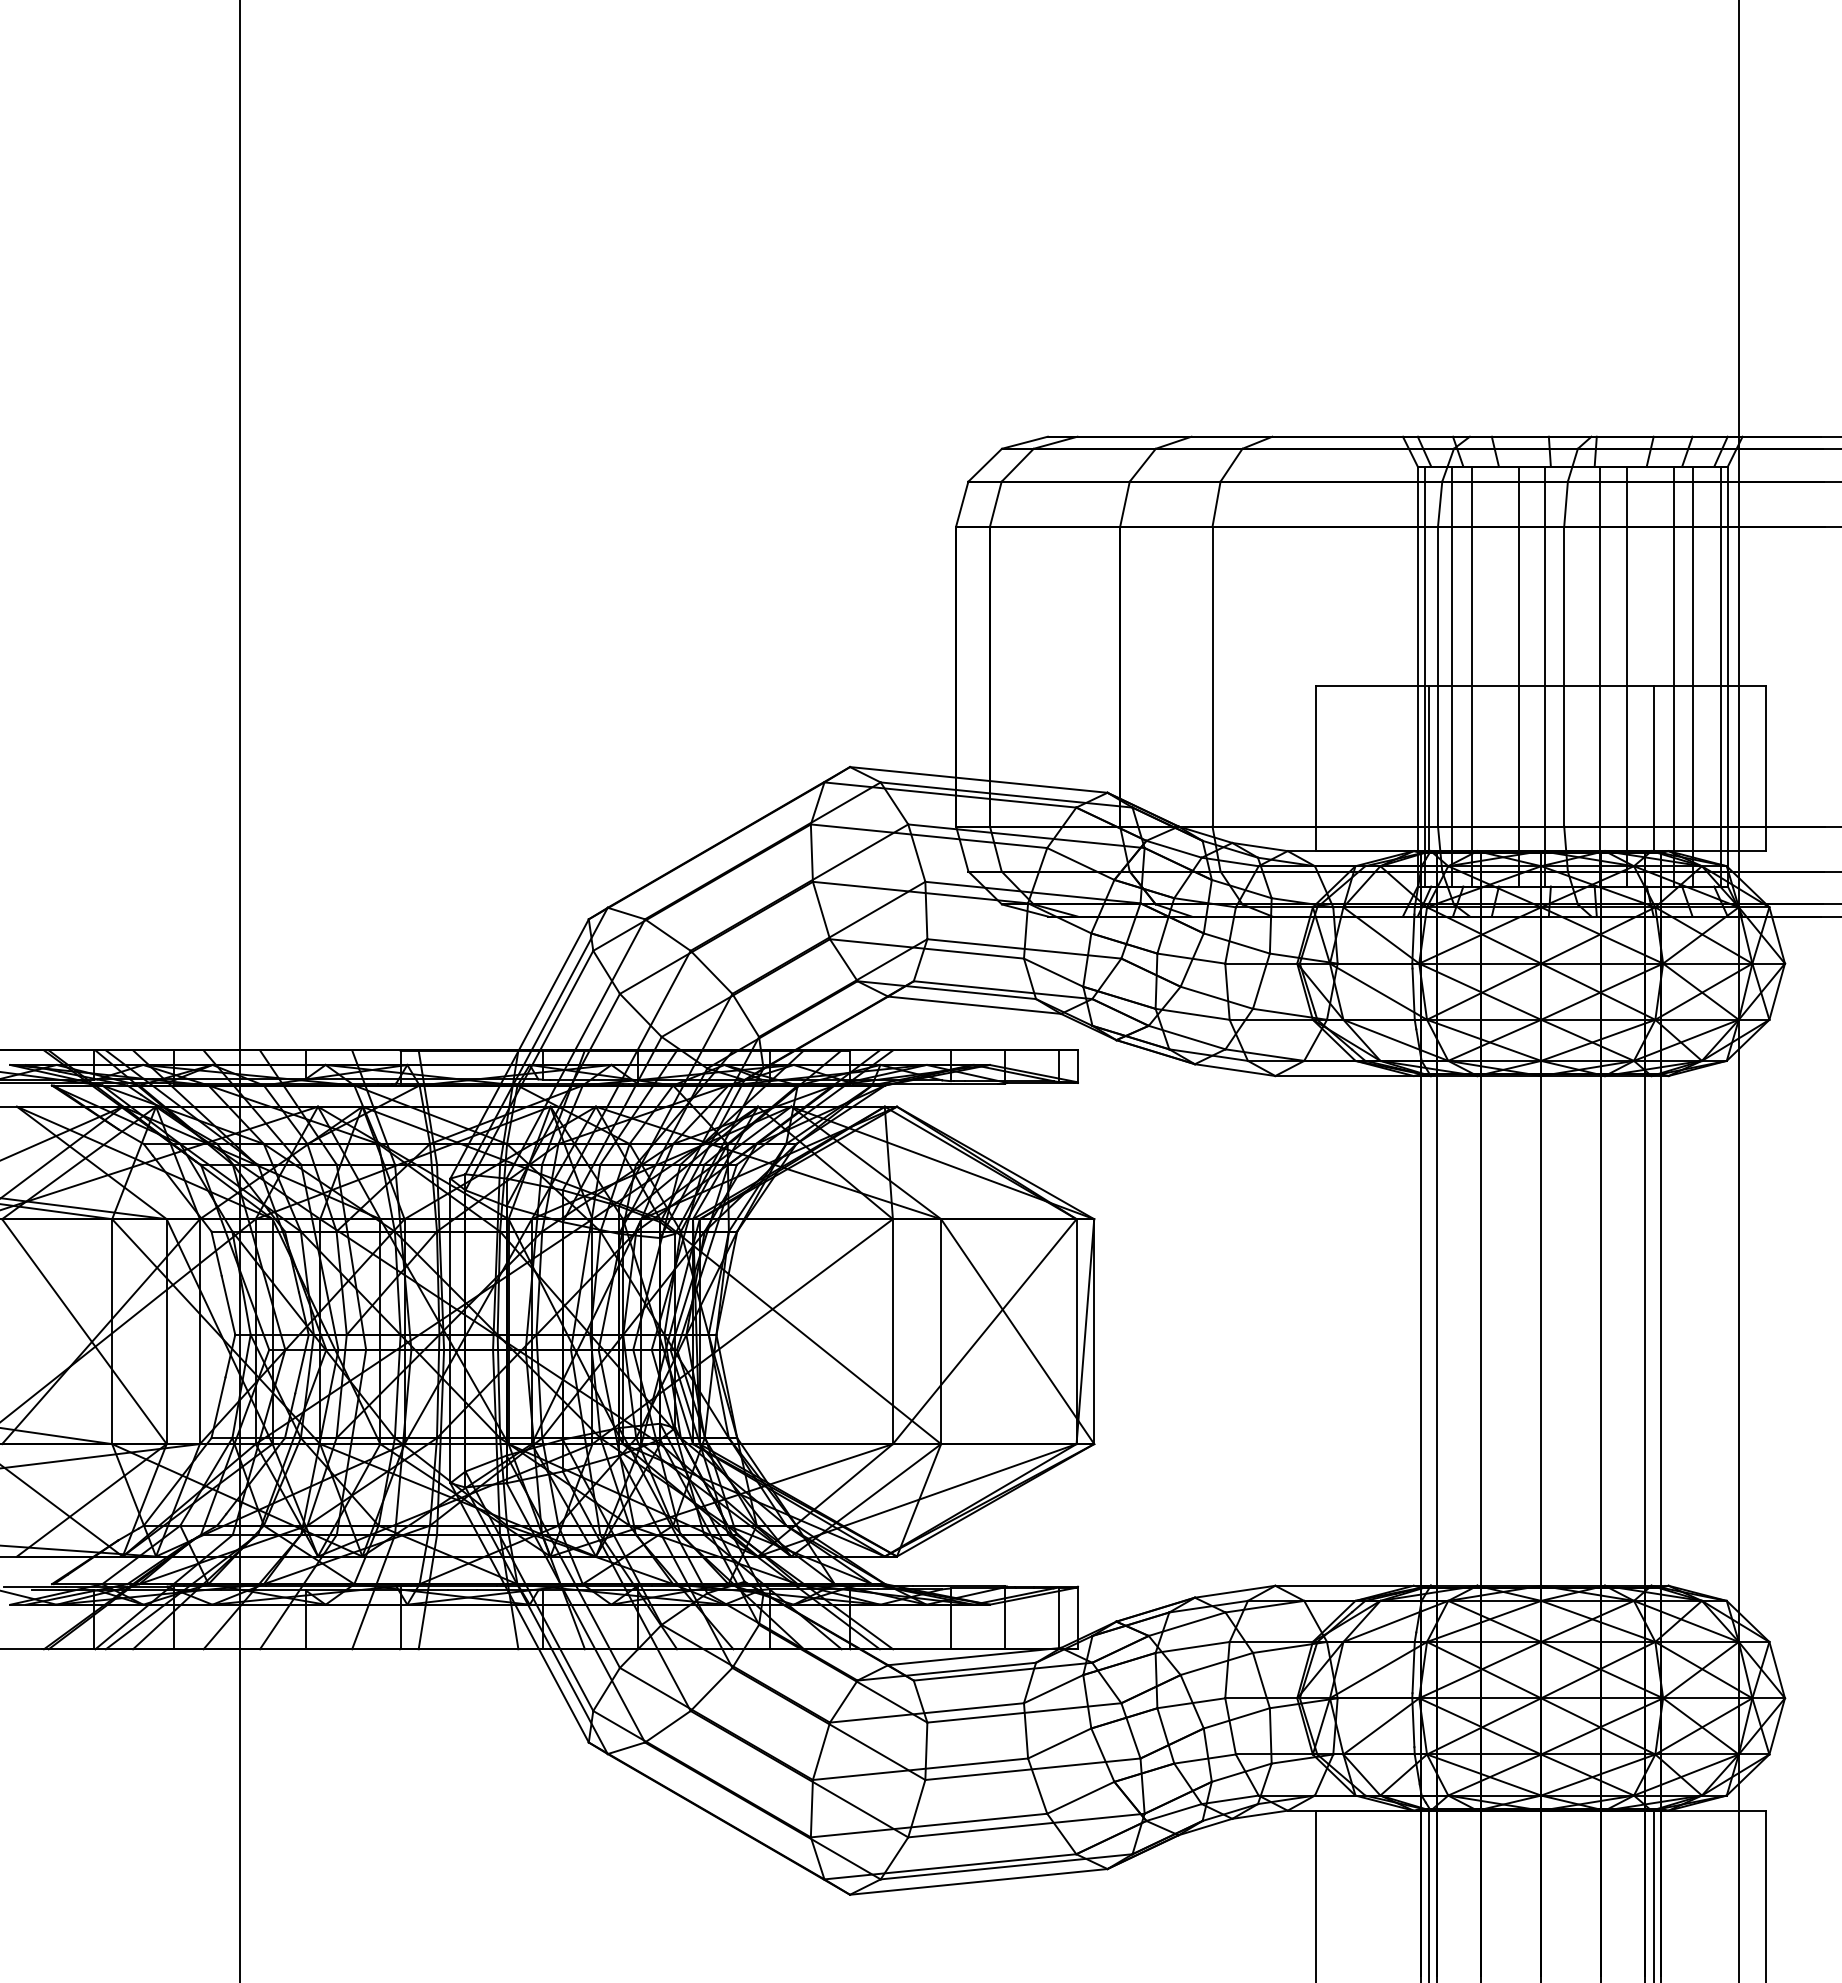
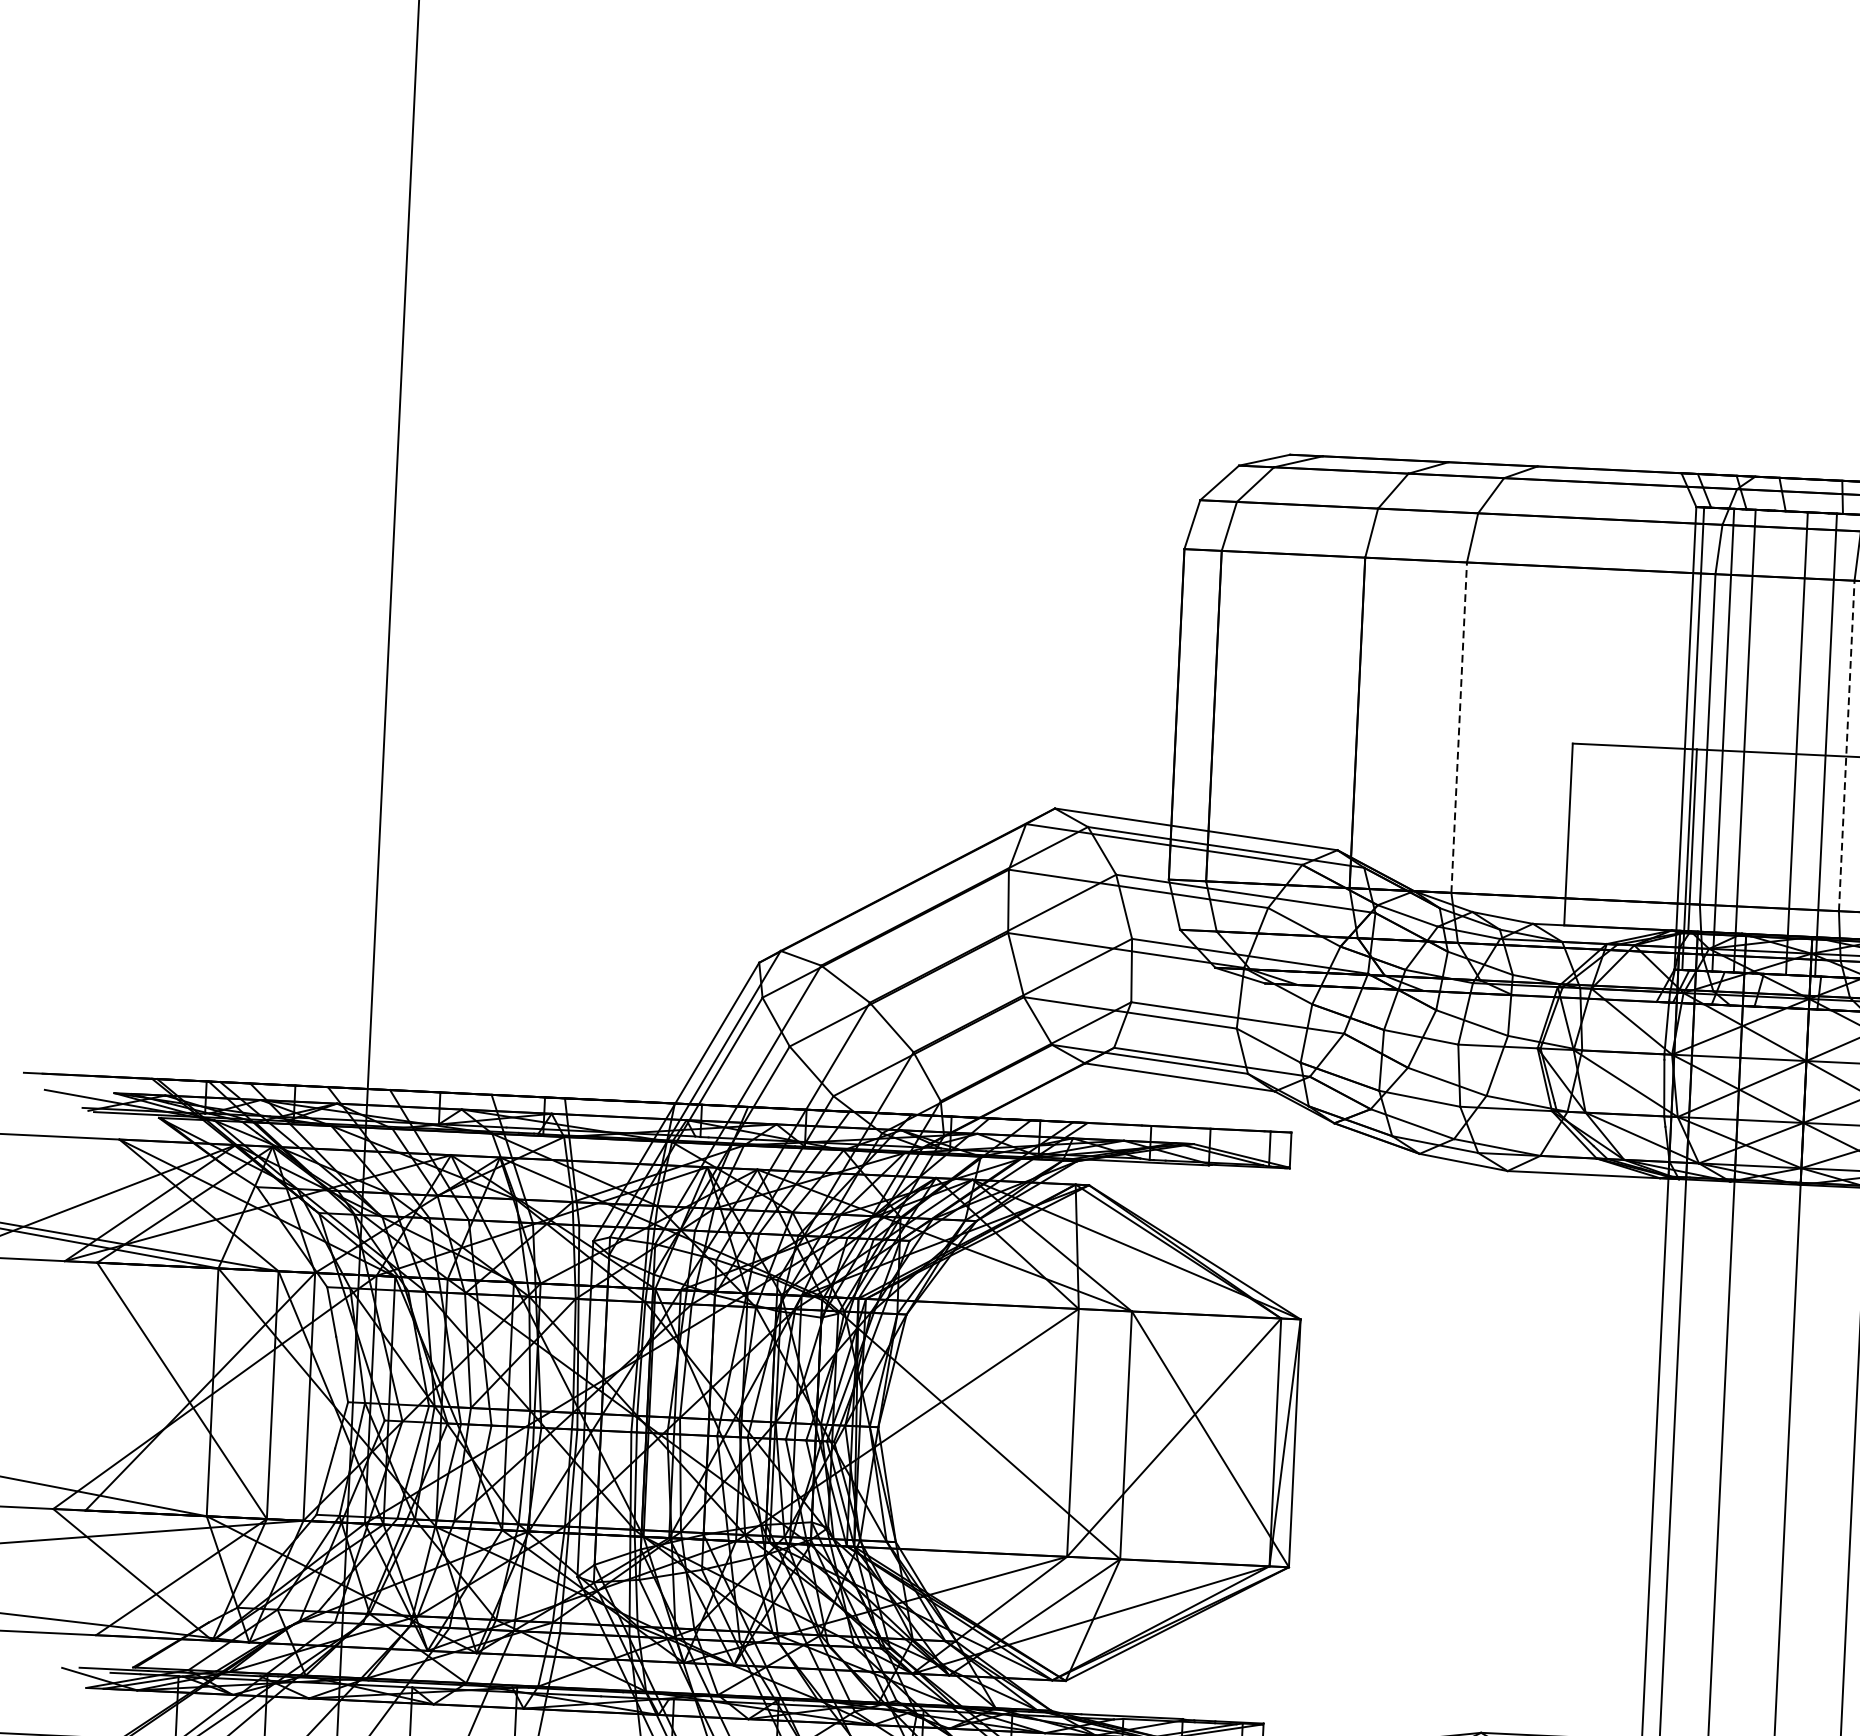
line: (1212, 676) -> (1459, 727), solid -> dashed
line: (1564, 676) -> (1847, 745), solid -> dashed

